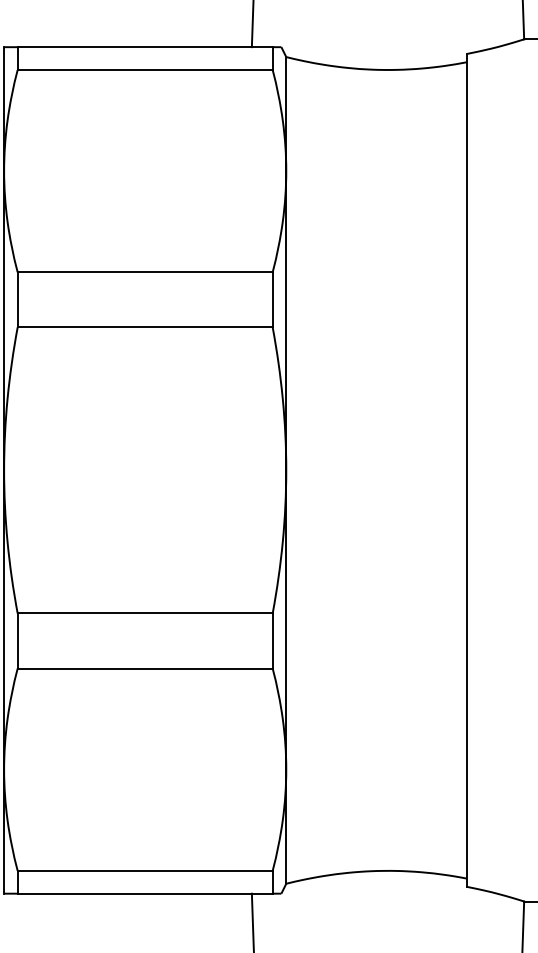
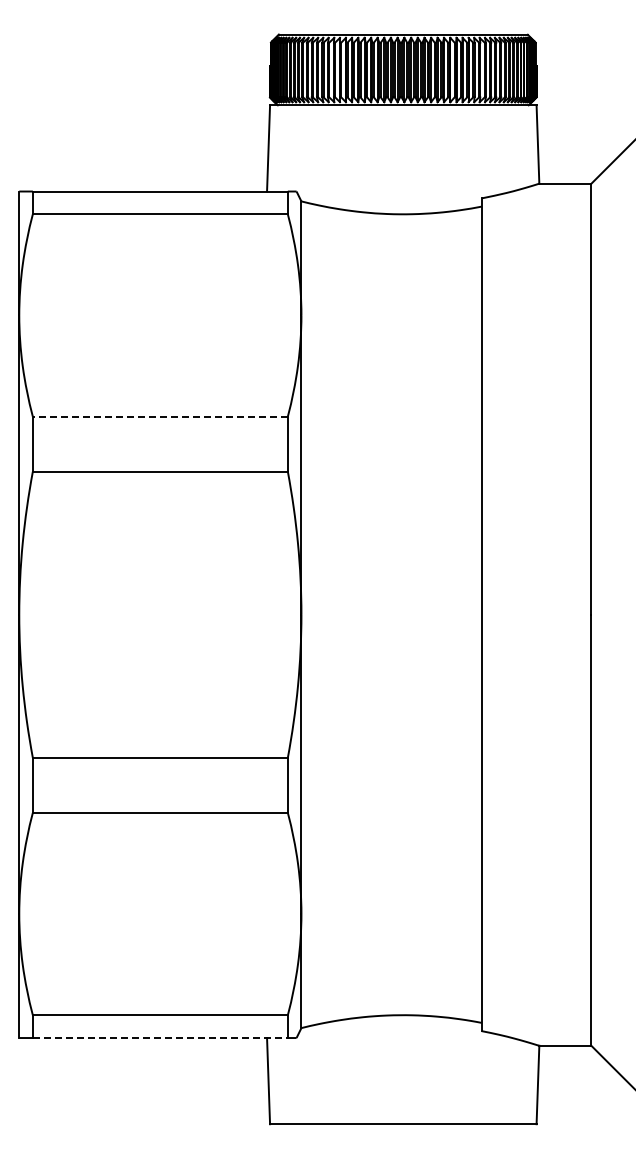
line: (145, 272) -> (160, 416), solid -> dashed
line: (145, 894) -> (160, 1038), solid -> dashed

